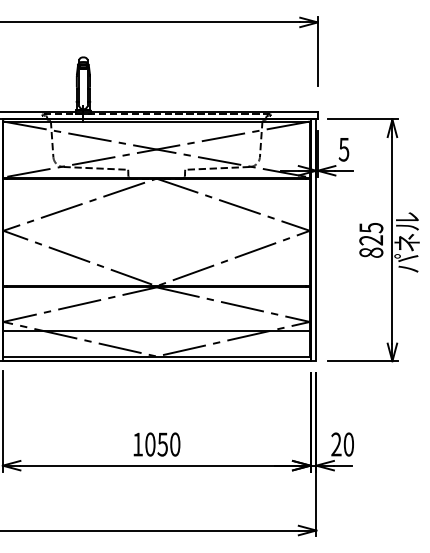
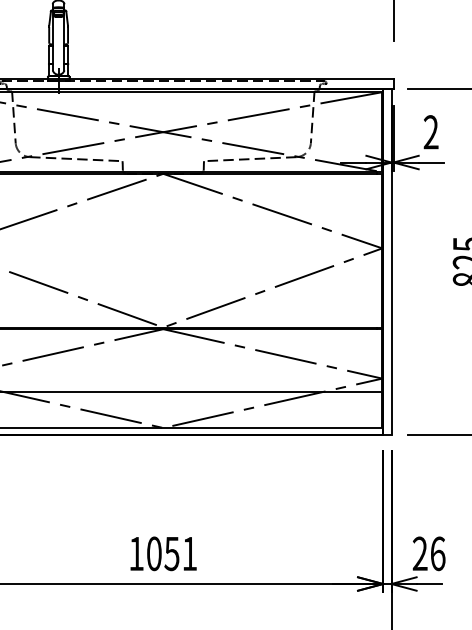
text: (343, 149) -> (430, 132), 5 -> 2
text: (175, 444) -> (190, 553), 1050 -> 1051
text: (348, 444) -> (437, 553), 20 -> 26

